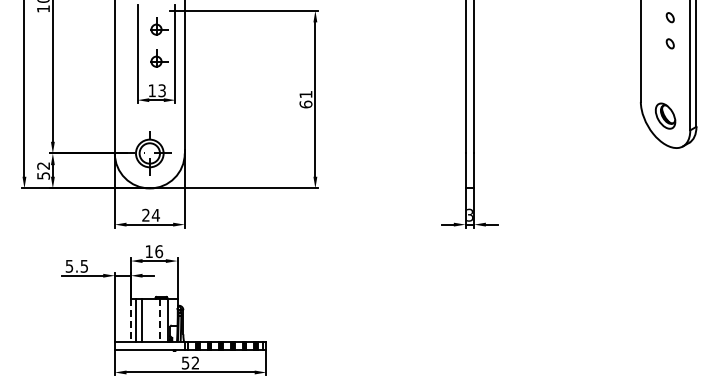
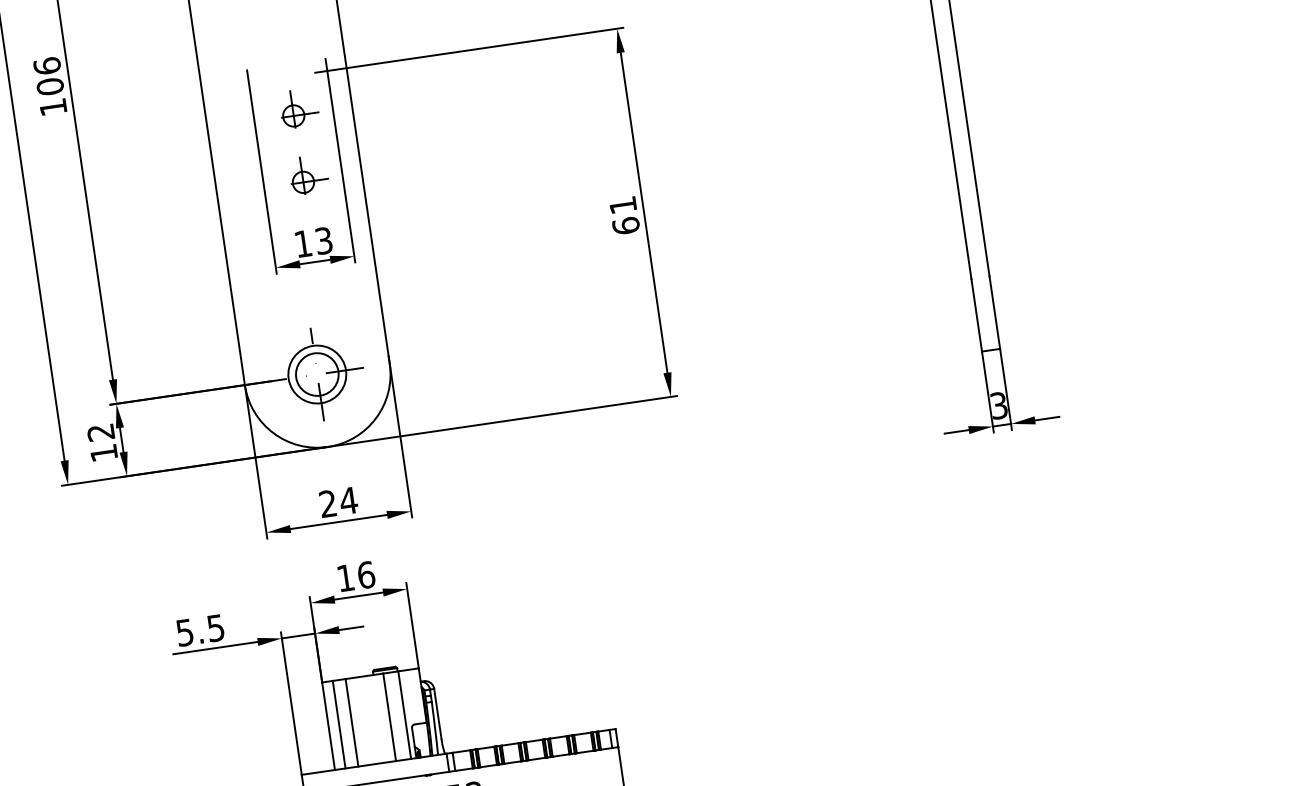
text: (43, 175) -> (103, 452), 52 -> 12
line: (130, 320) -> (327, 726), dashed -> solid
line: (160, 320) -> (389, 717), dashed -> solid

